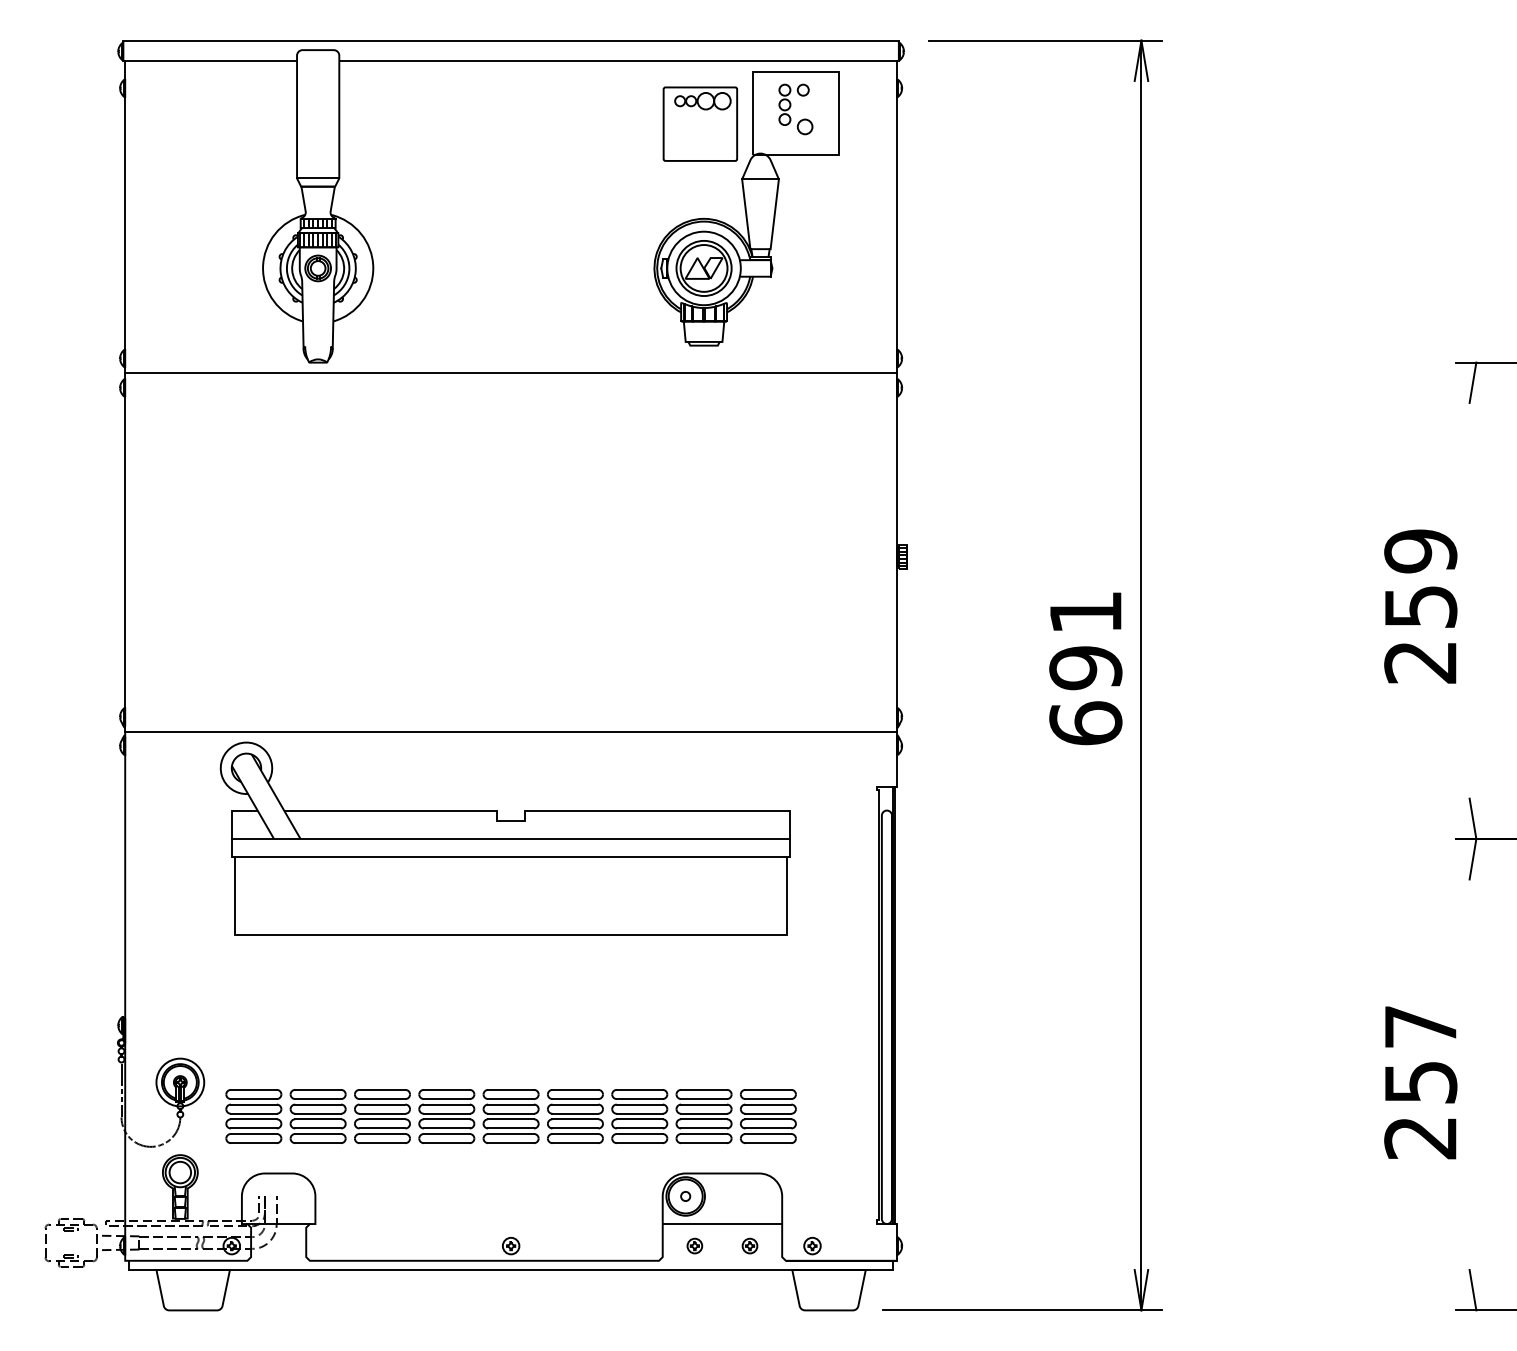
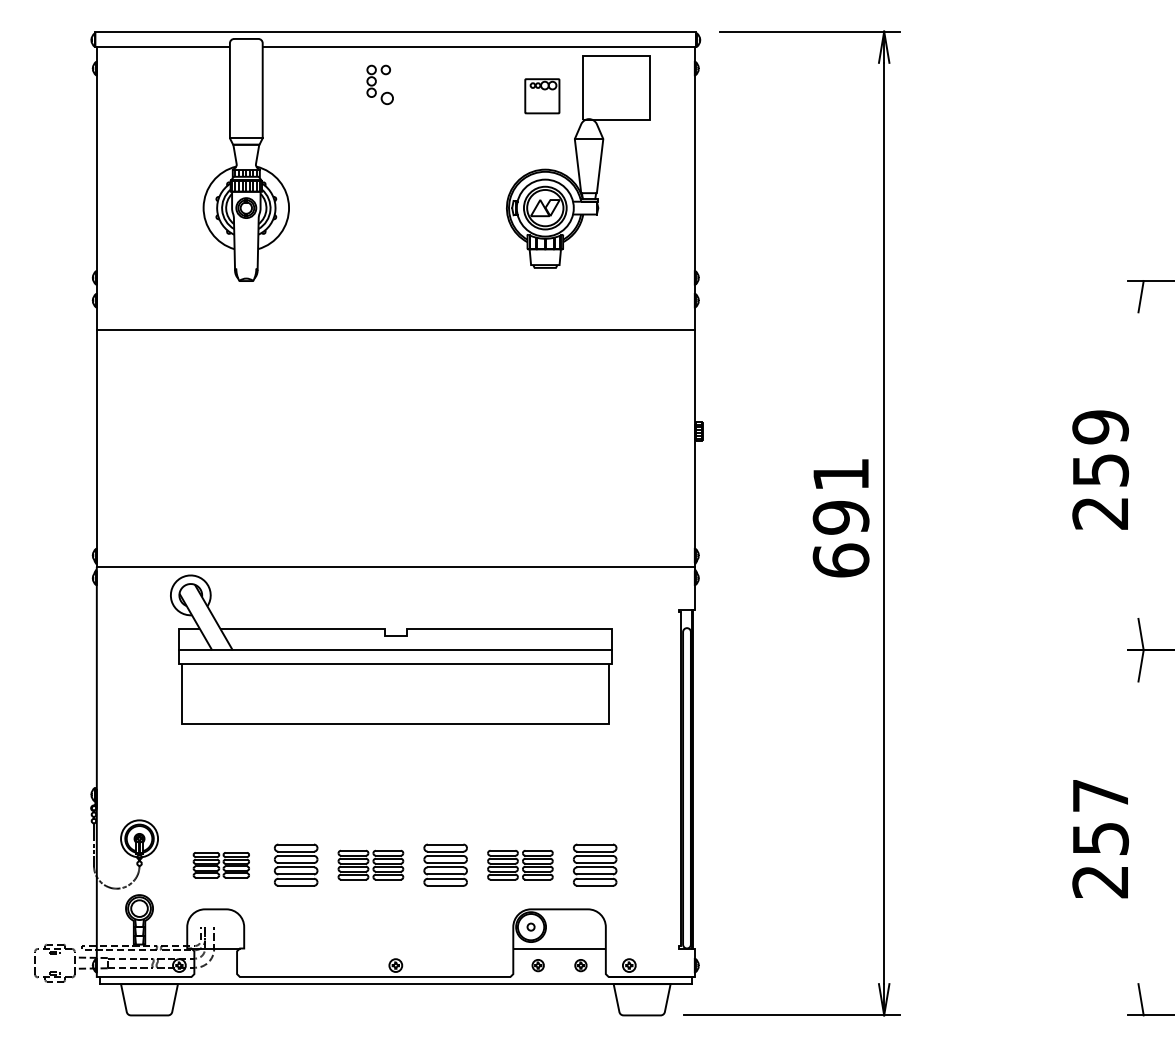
part: (795, 109) -> (379, 84), moved
part: (699, 123) -> (541, 95), size x0.6
line: (511, 373) -> (396, 329), moved
part: (285, 1116) -> (221, 865), size x0.6
part: (478, 1116) -> (370, 865), size x0.7
part: (671, 1116) -> (520, 865), size x0.7

